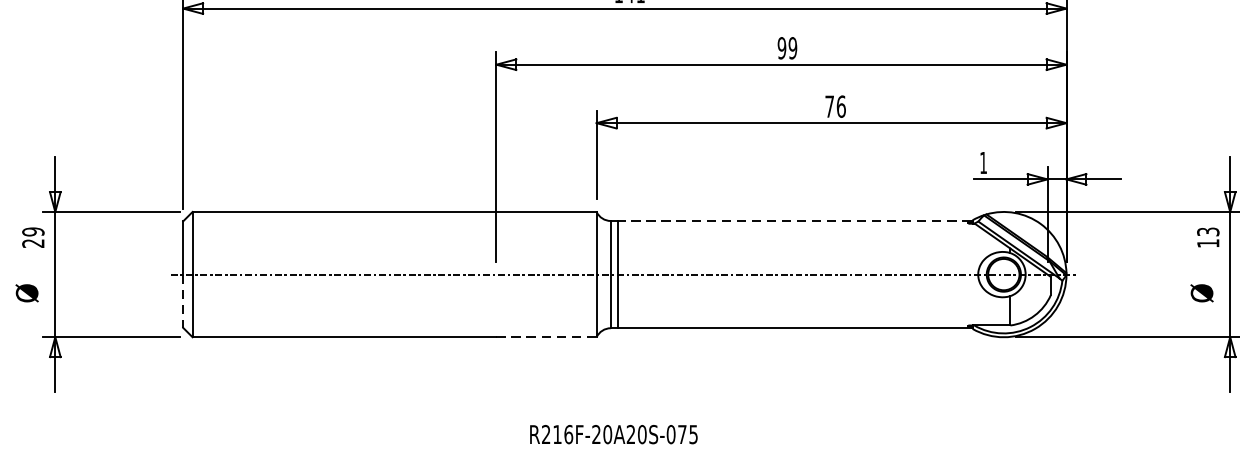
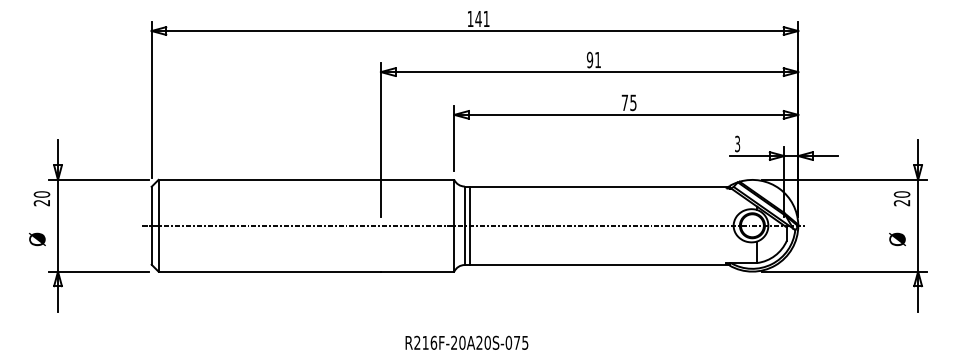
text: (792, 47) -> (597, 59), 99 -> 91
text: (841, 106) -> (633, 102), 76 -> 75
text: (983, 162) -> (737, 143), 1 -> 3
line: (794, 220) -> (599, 186), dashed -> solid
text: (34, 231) -> (42, 194), 29 -> 20
text: (1207, 237) -> (901, 198), 13 -> 20
line: (182, 301) -> (151, 245), dashed -> solid
line: (546, 337) -> (417, 271), dashed -> solid

